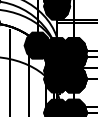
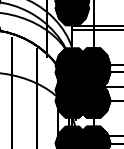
fill: (37, 45) -> (47, 57), removed

